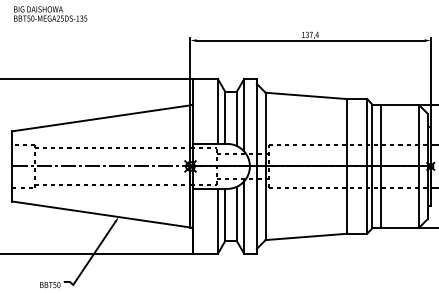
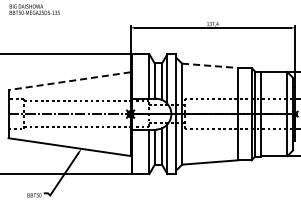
line: (307, 95) -> (210, 65), solid -> dashed
line: (101, 118) -> (69, 81), solid -> dashed

